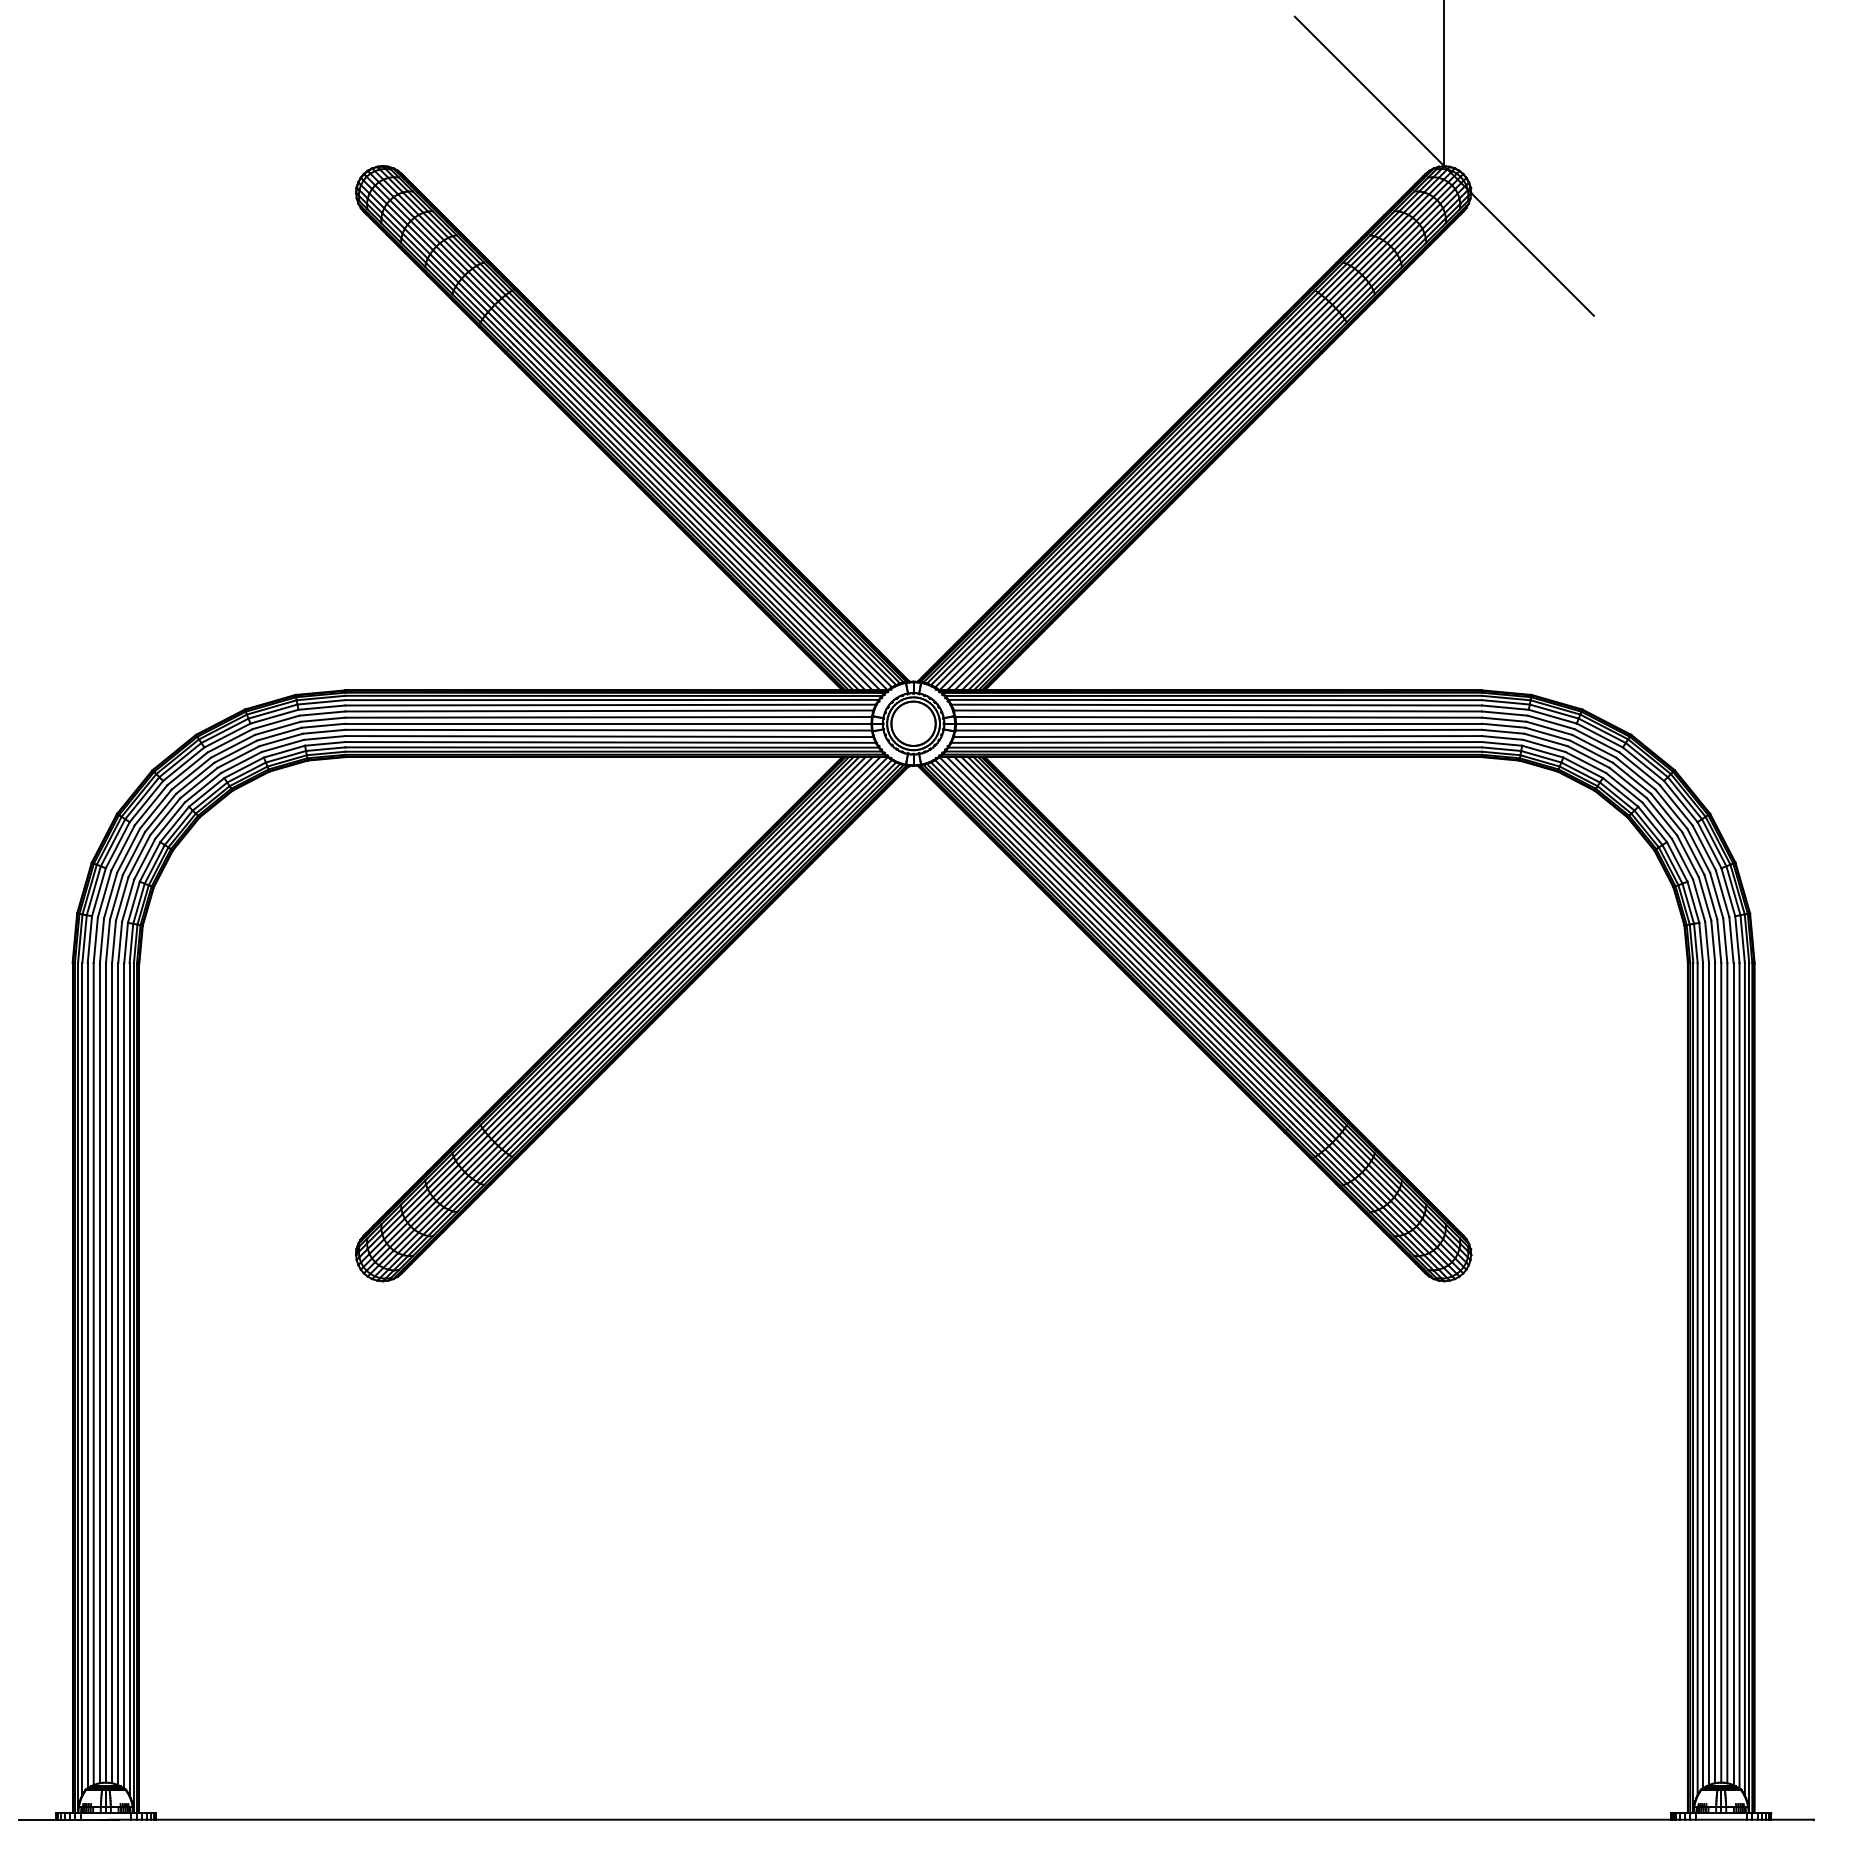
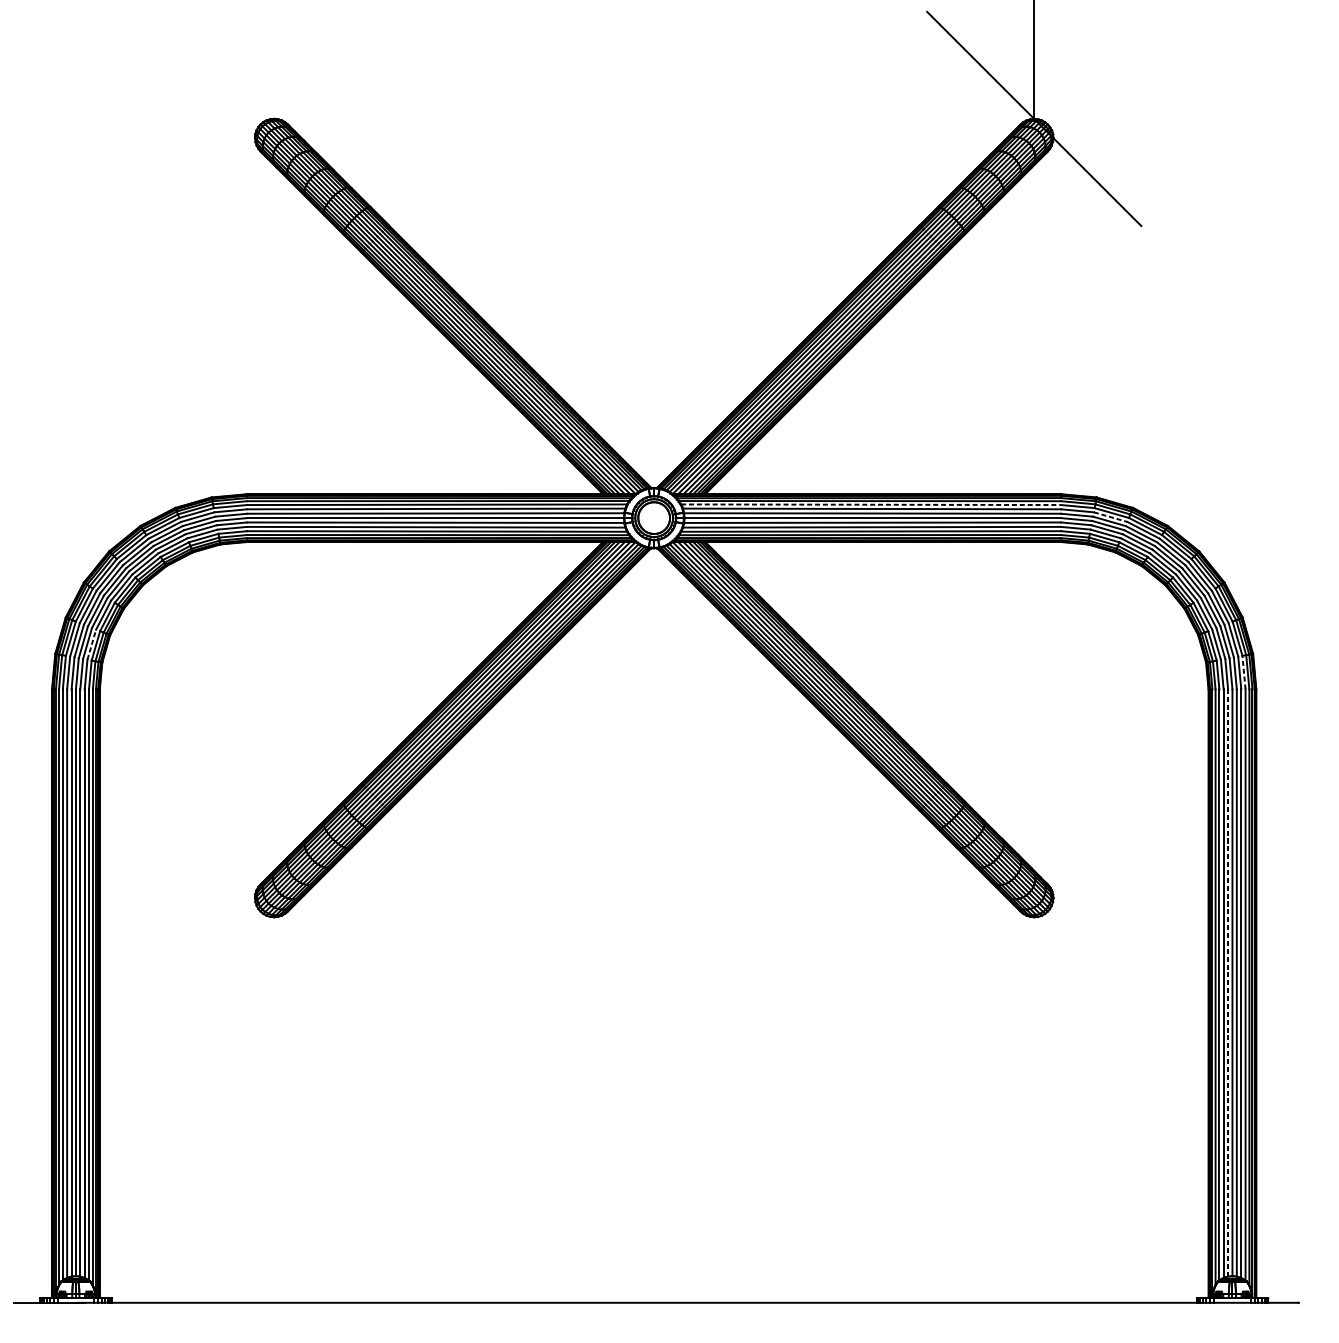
line: (1217, 705) -> (871, 505), solid -> dashed
line: (1551, 722) -> (1110, 517), solid -> dashed
line: (128, 900) -> (92, 644), solid -> dashed
line: (1737, 939) -> (1244, 672), solid -> dashed
line: (1715, 1372) -> (1228, 982), solid -> dashed

